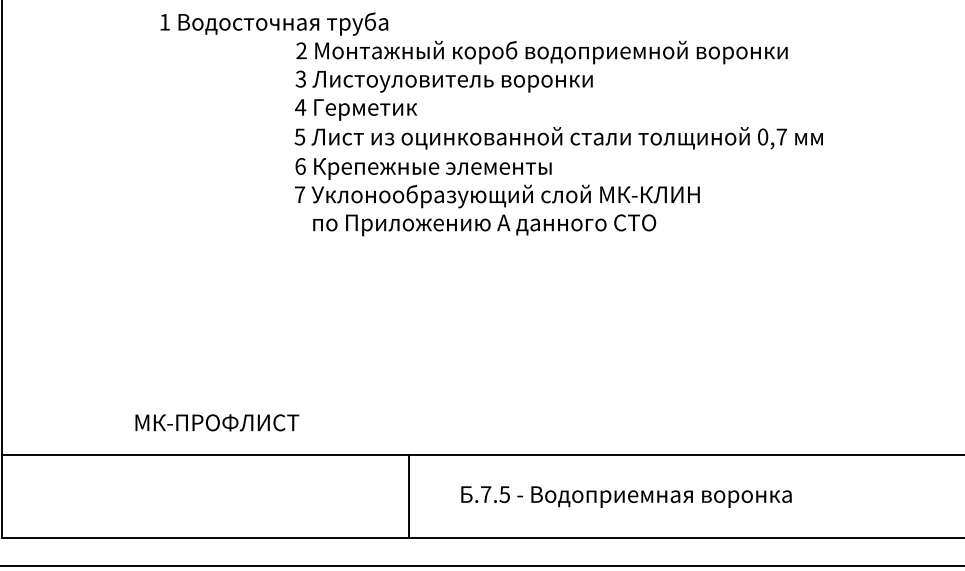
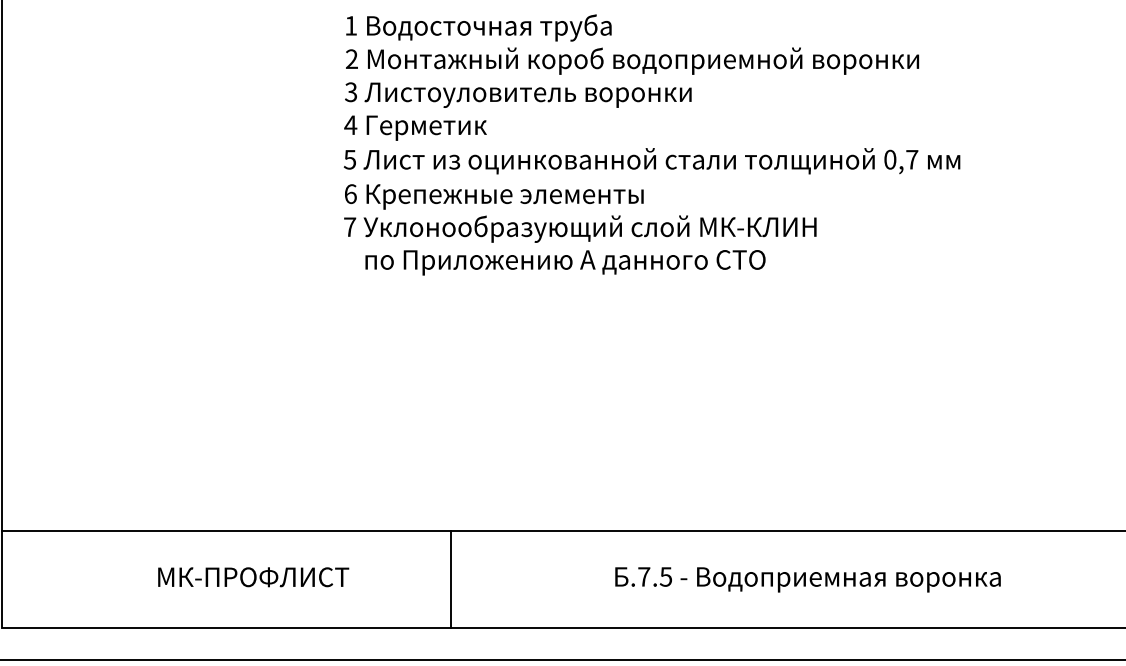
text: (274, 23) -> (478, 27), moved
text: (217, 422) -> (253, 576), moved
line: (408, 496) -> (450, 579), moved
text: (626, 496) -> (808, 579), moved

